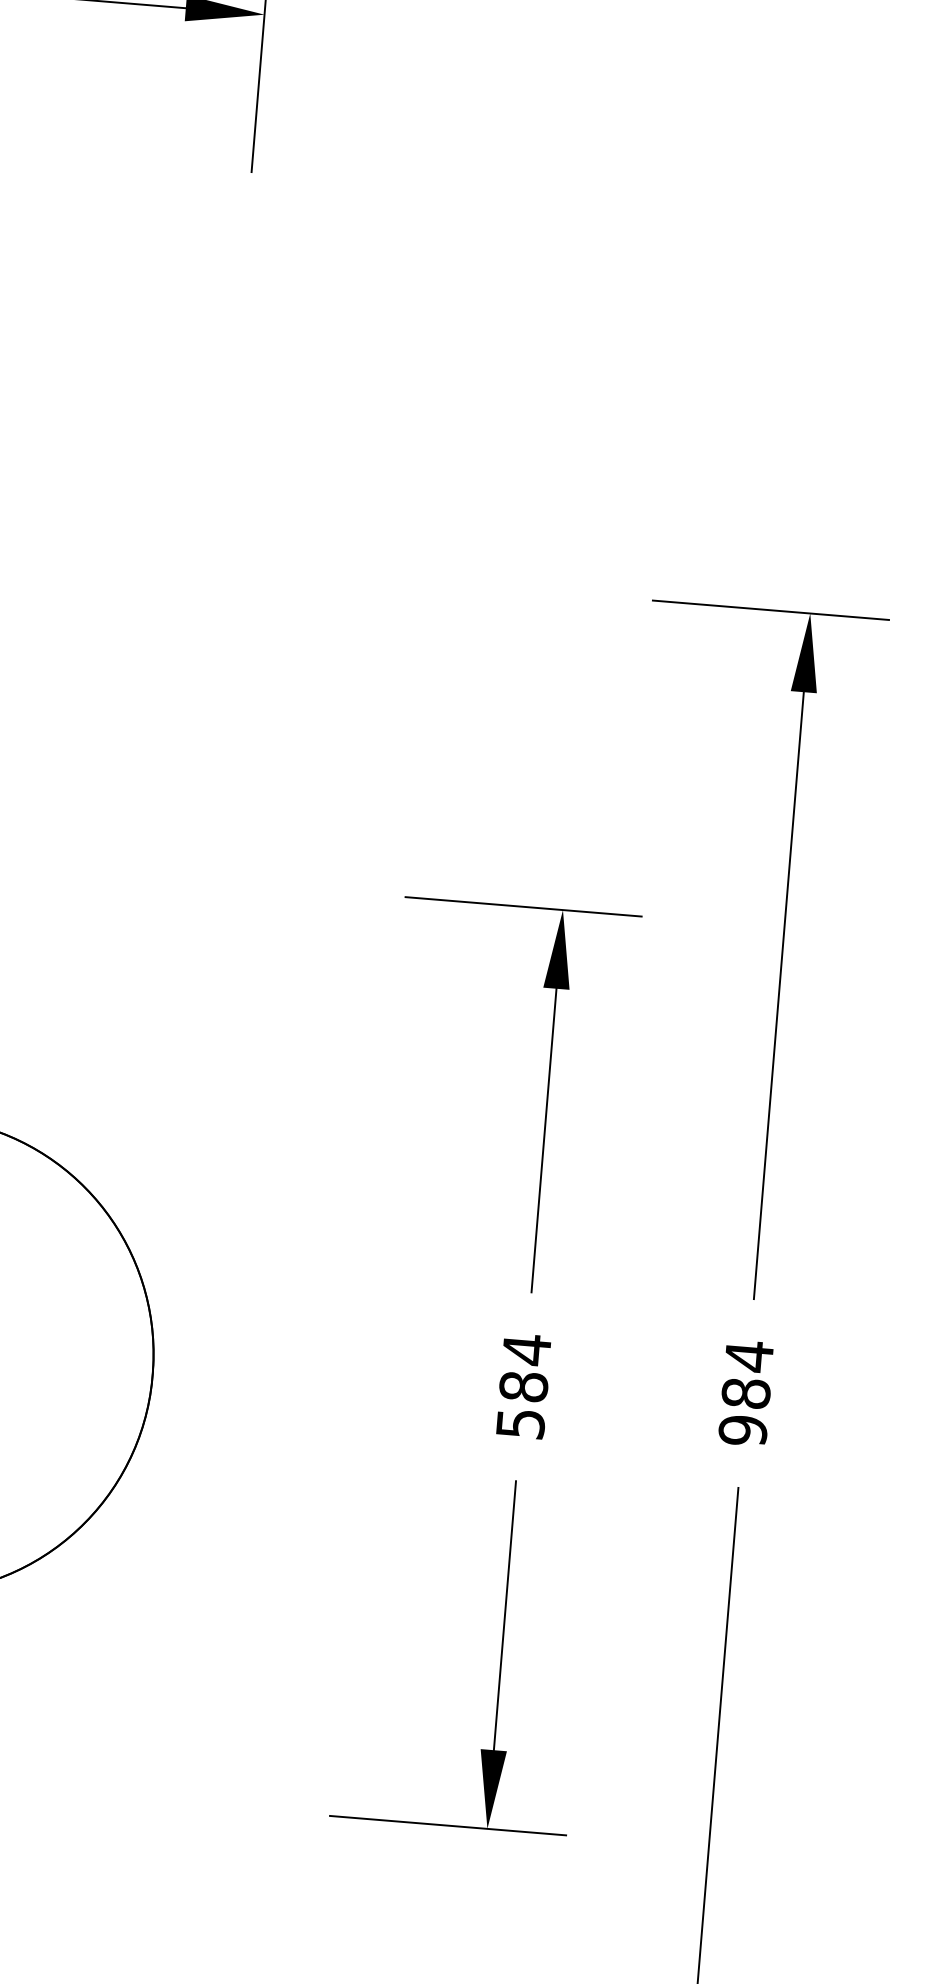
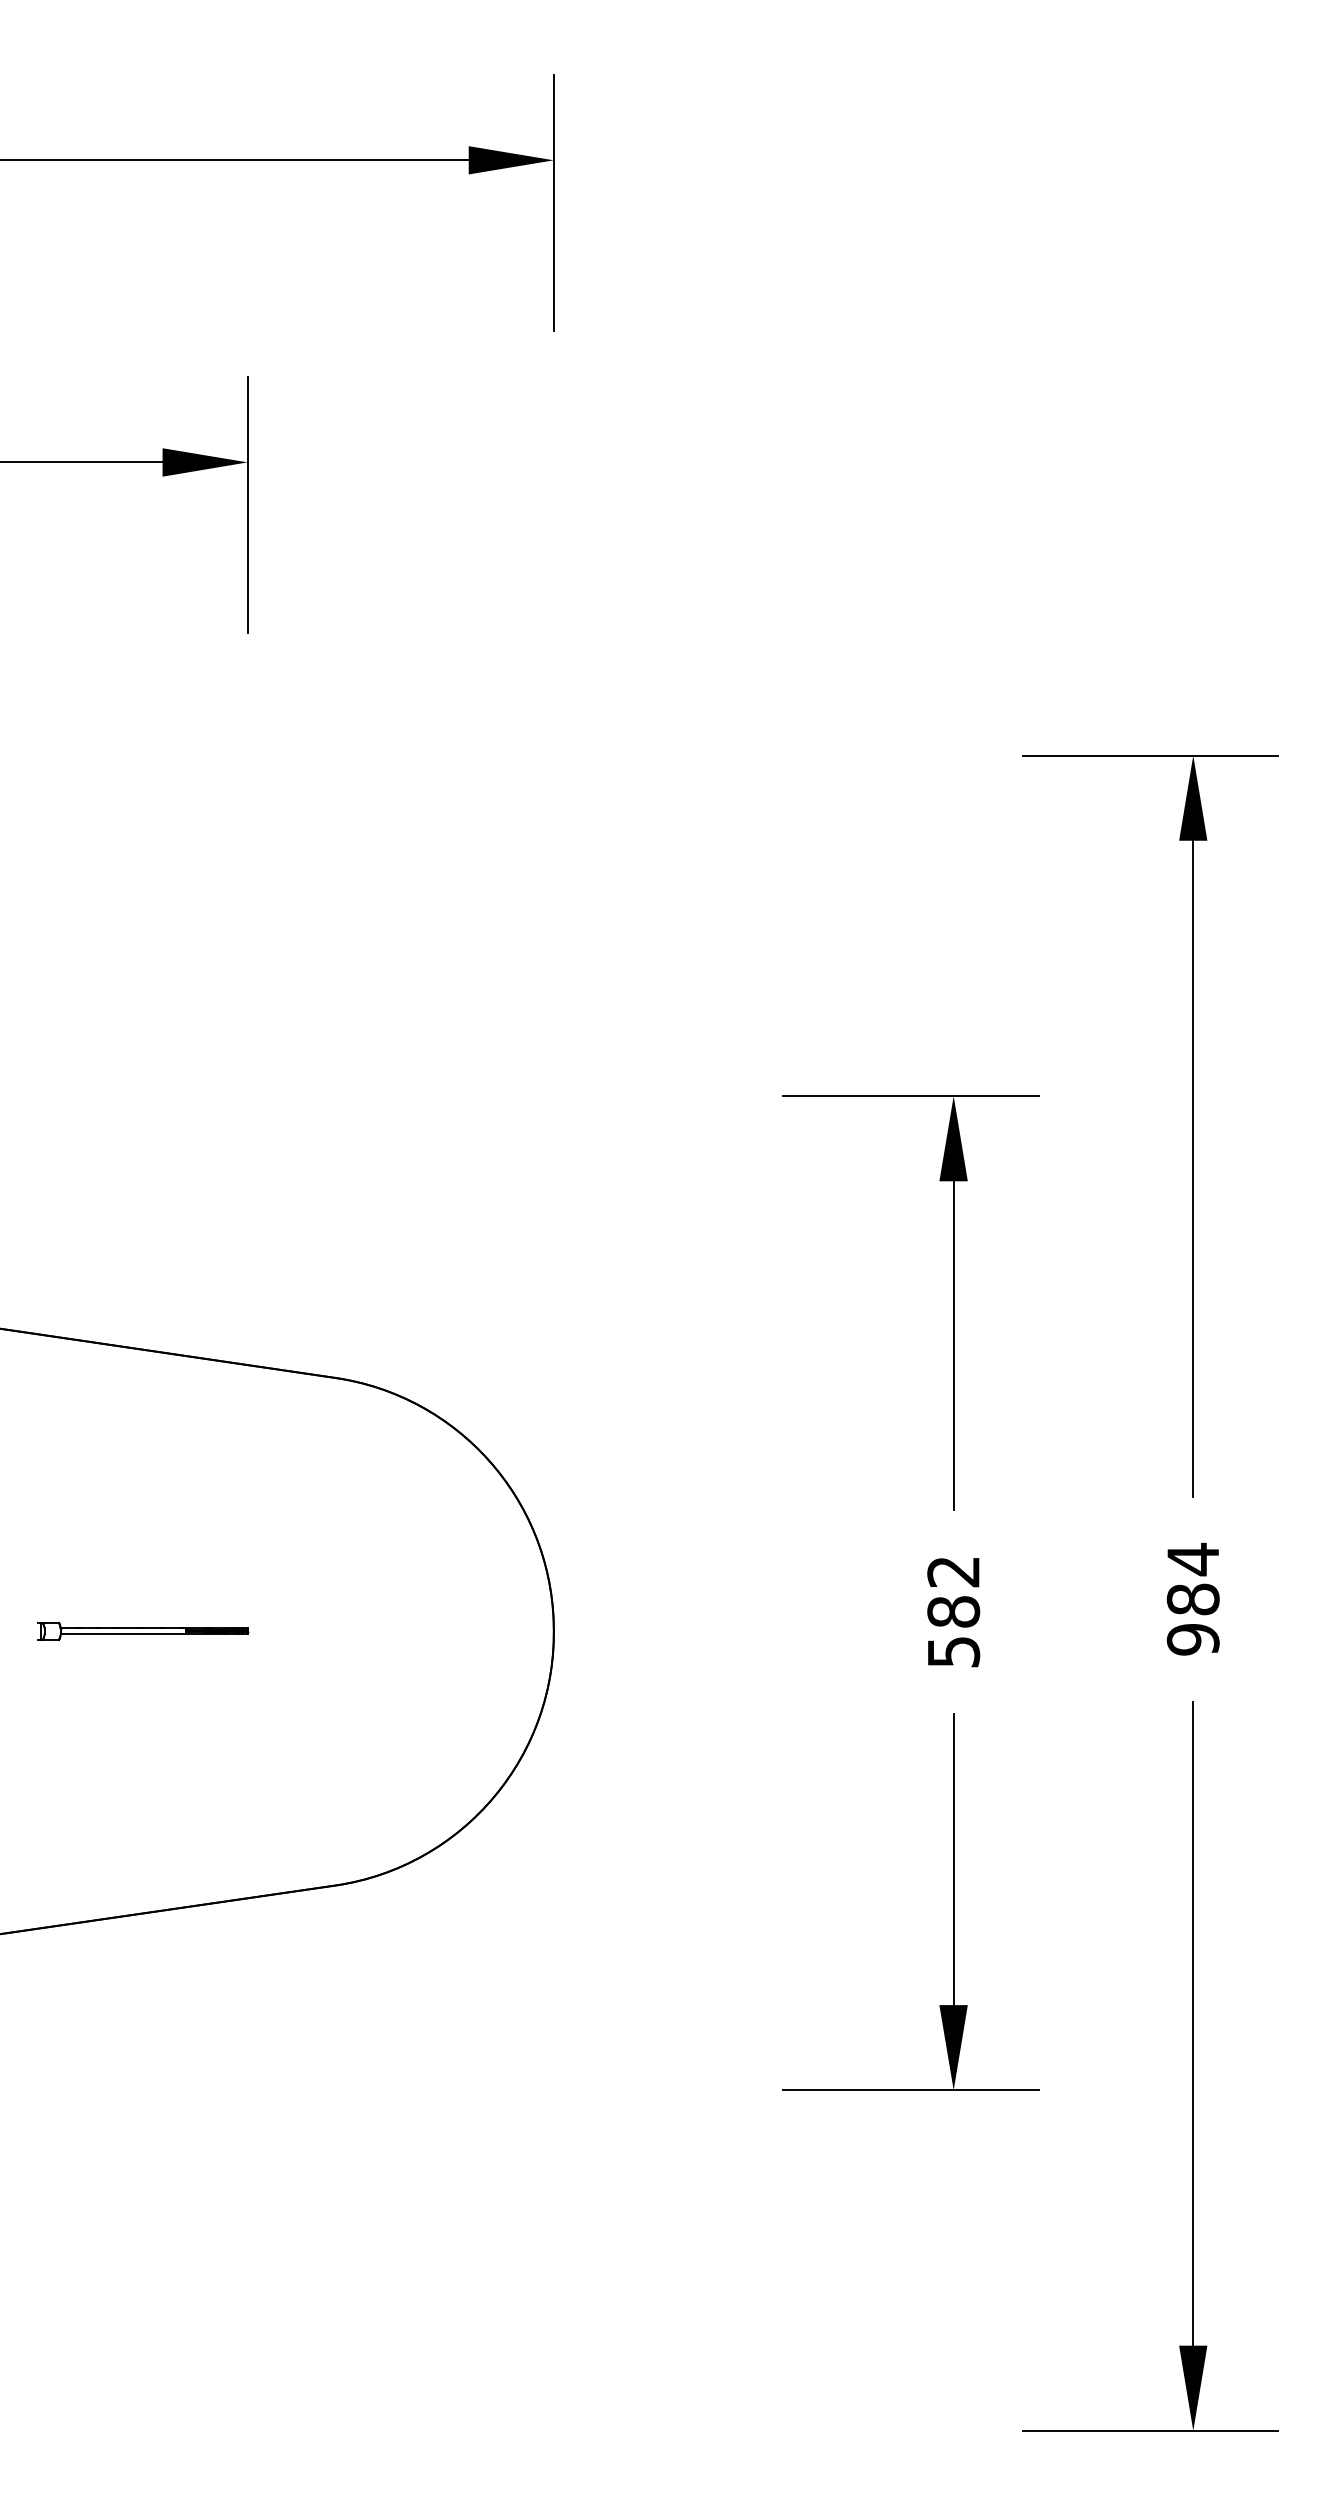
text: (526, 1349) -> (953, 1571), 584 -> 582

